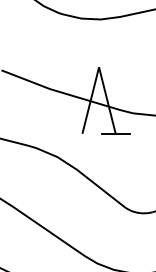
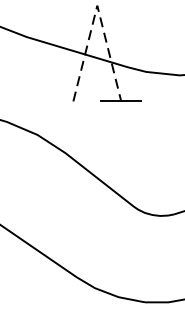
line: (99, 67) -> (97, 5), solid -> dashed

